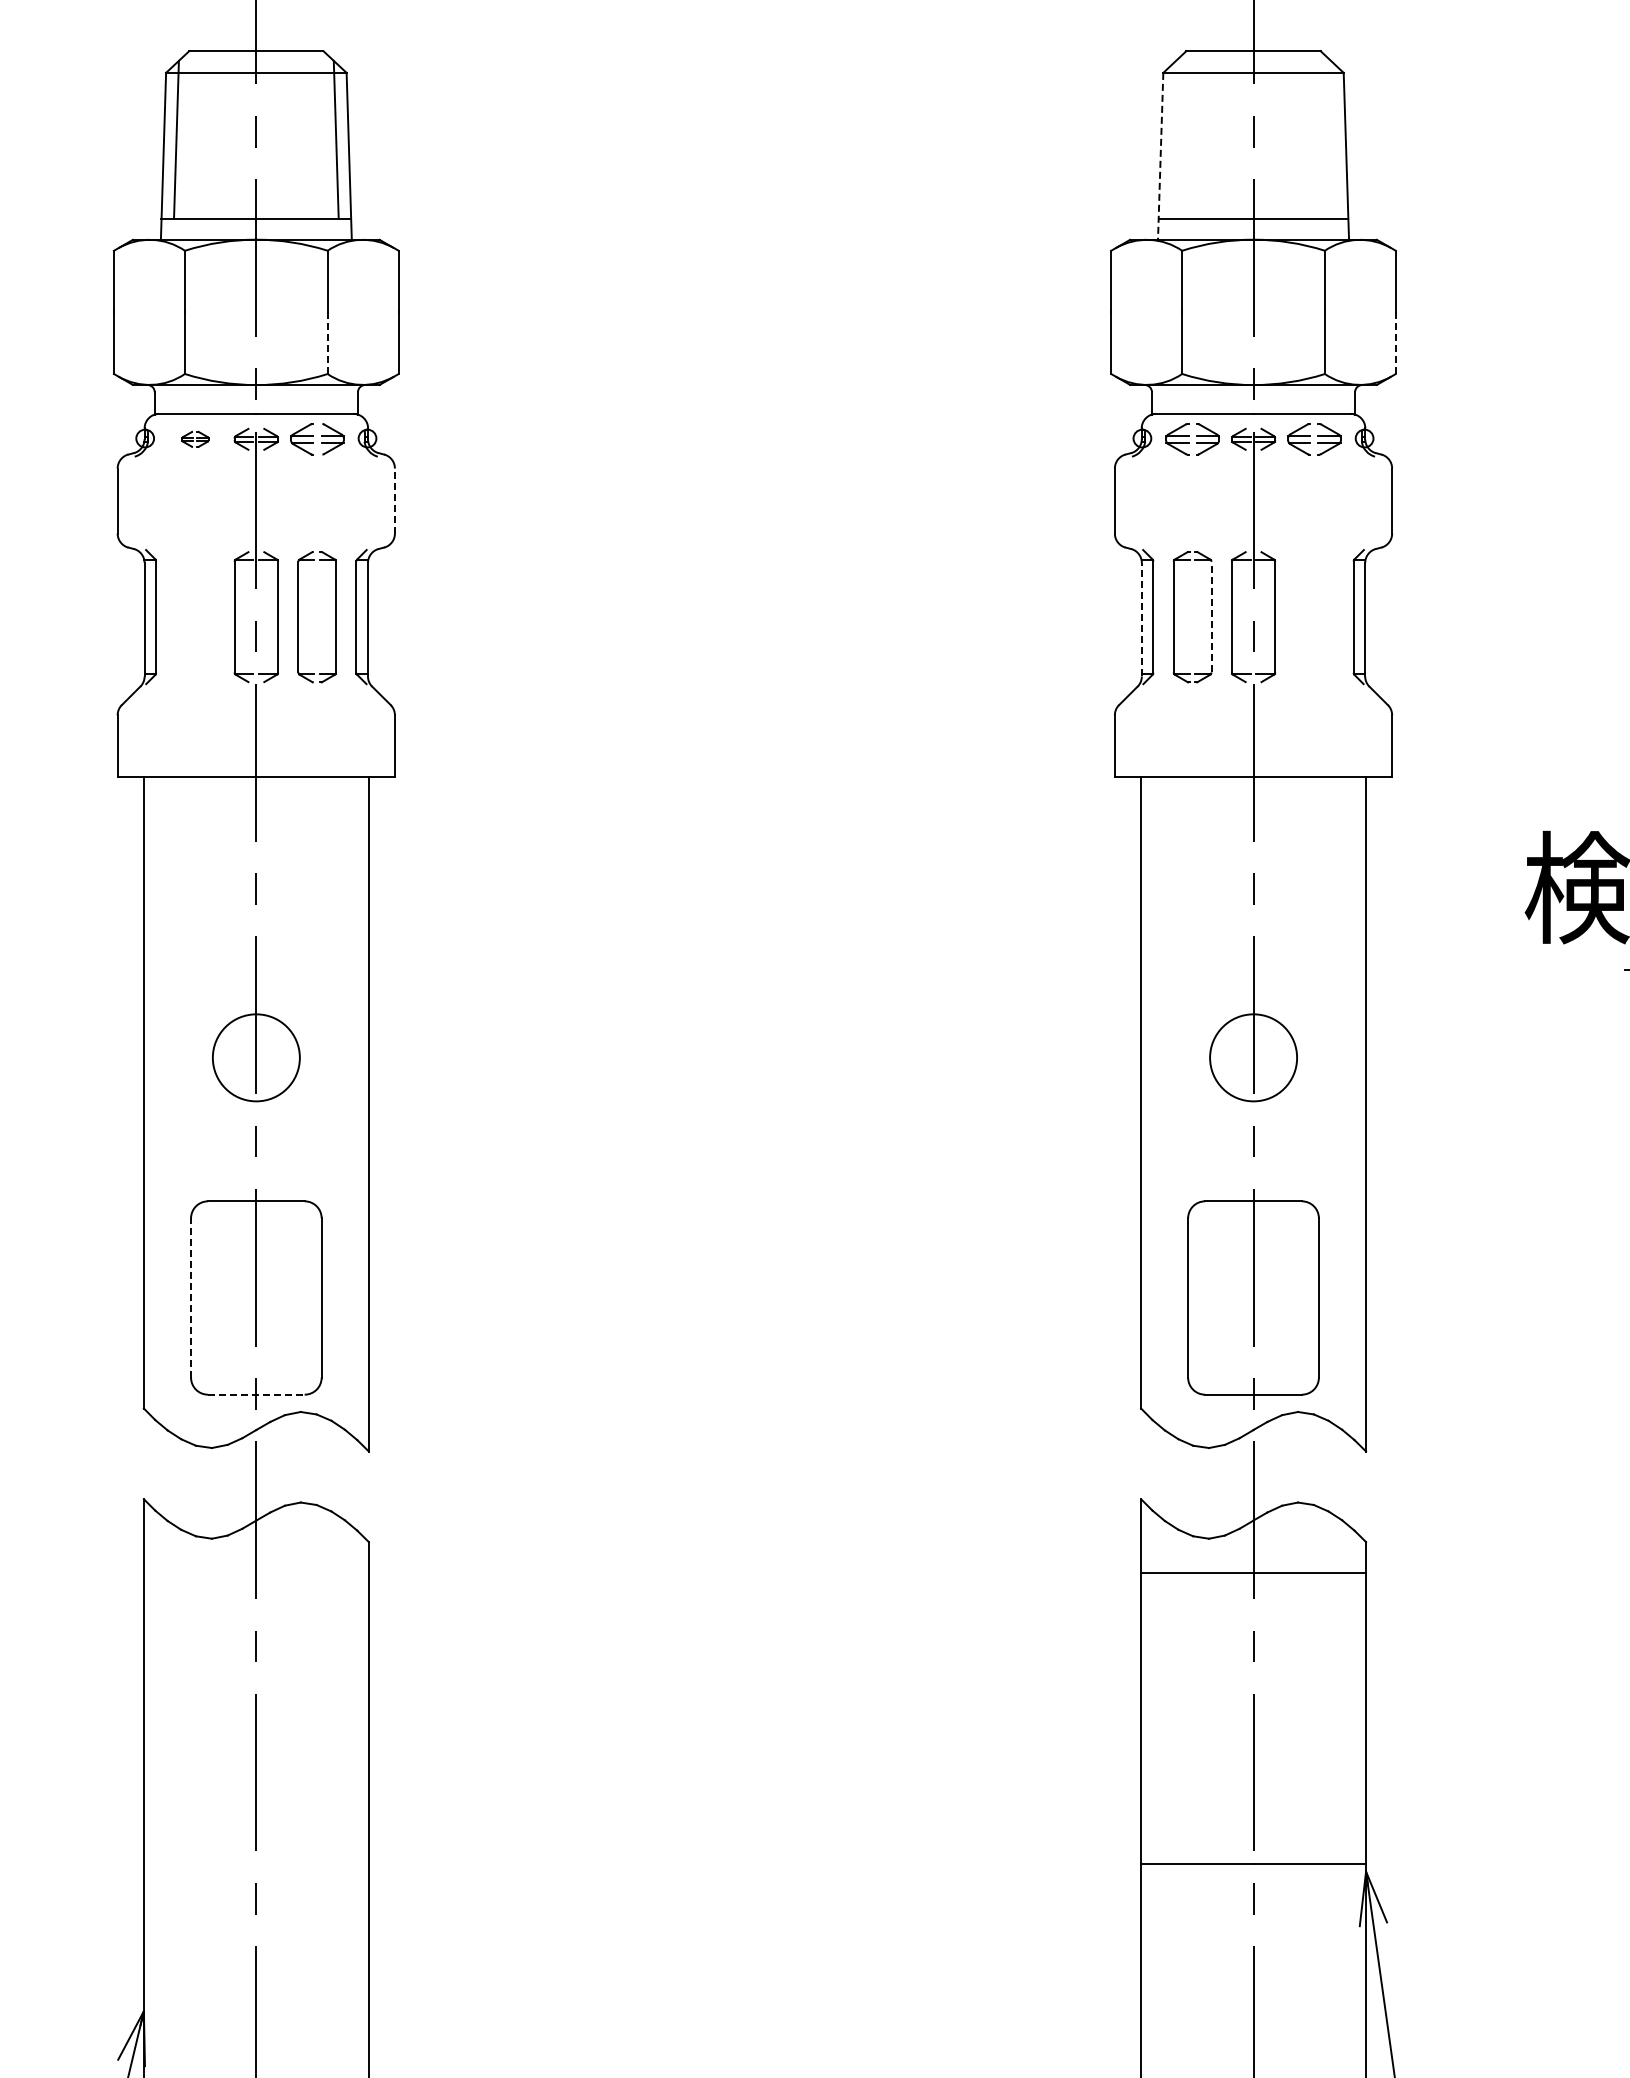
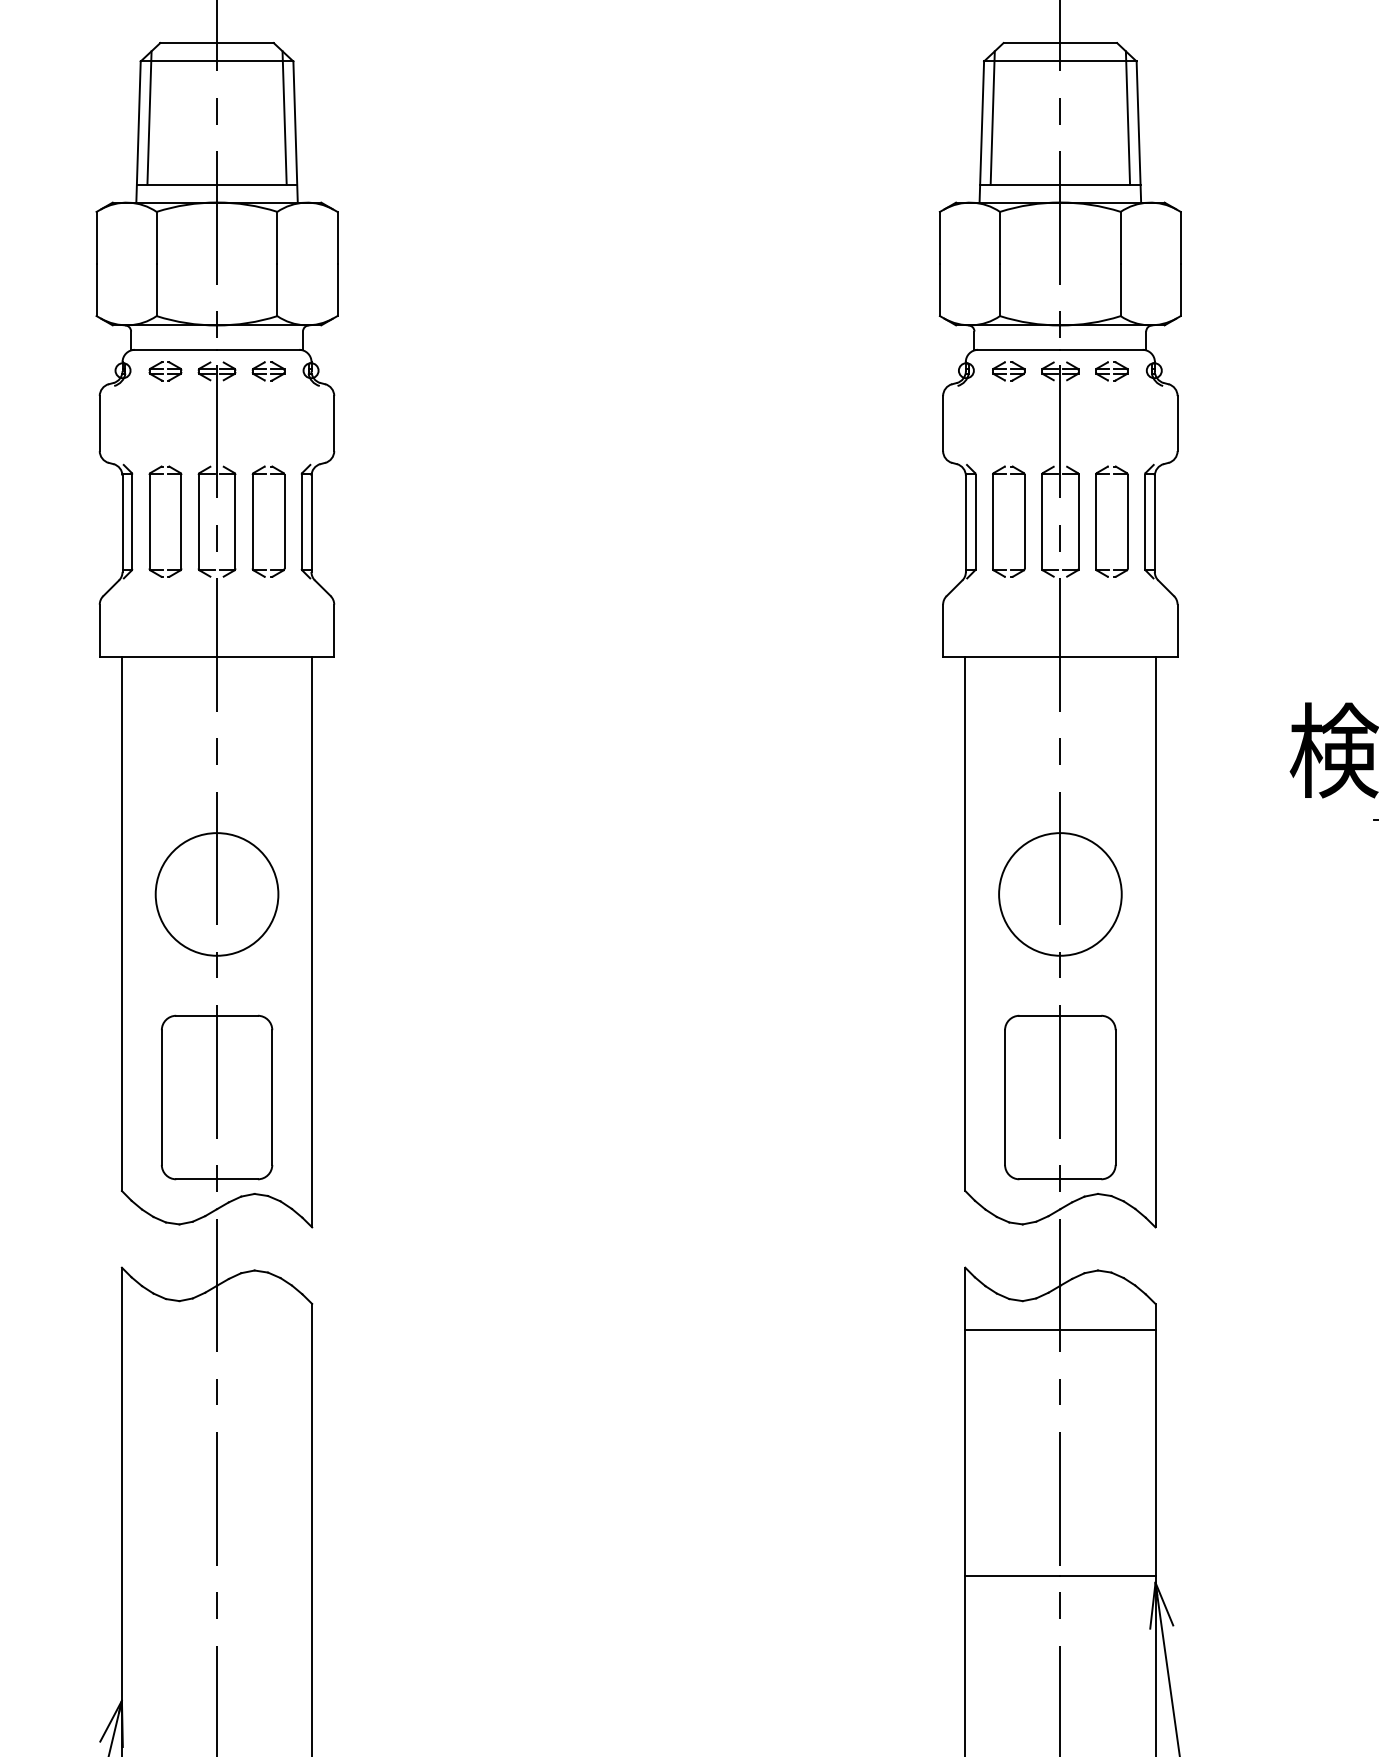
line: (1173, 139) -> (992, 117), added
line: (1333, 139) -> (1127, 117), added
line: (1160, 156) -> (981, 132), dashed -> solid
line: (327, 343) -> (277, 290), dashed -> solid
line: (1395, 343) -> (1180, 290), dashed -> solid
part: (195, 439) -> (165, 371), size x1.43
part: (316, 439) -> (267, 371), size x0.71
part: (1192, 439) -> (1008, 371), size x0.71
part: (1314, 439) -> (1111, 371), size x0.71
line: (394, 501) -> (333, 423), dashed -> solid
line: (1211, 616) -> (1024, 521), dashed -> solid
part: (213, 617) -> (180, 522), added
part: (1296, 617) -> (1096, 522), added
line: (1141, 619) -> (965, 523), dashed -> solid
circle: (255, 1057) -> (216, 894), size x1.67
circle: (1253, 1057) -> (1060, 894), size x1.67
line: (190, 1298) -> (161, 1097), dashed -> solid
line: (256, 1394) -> (217, 1179), dashed -> solid

